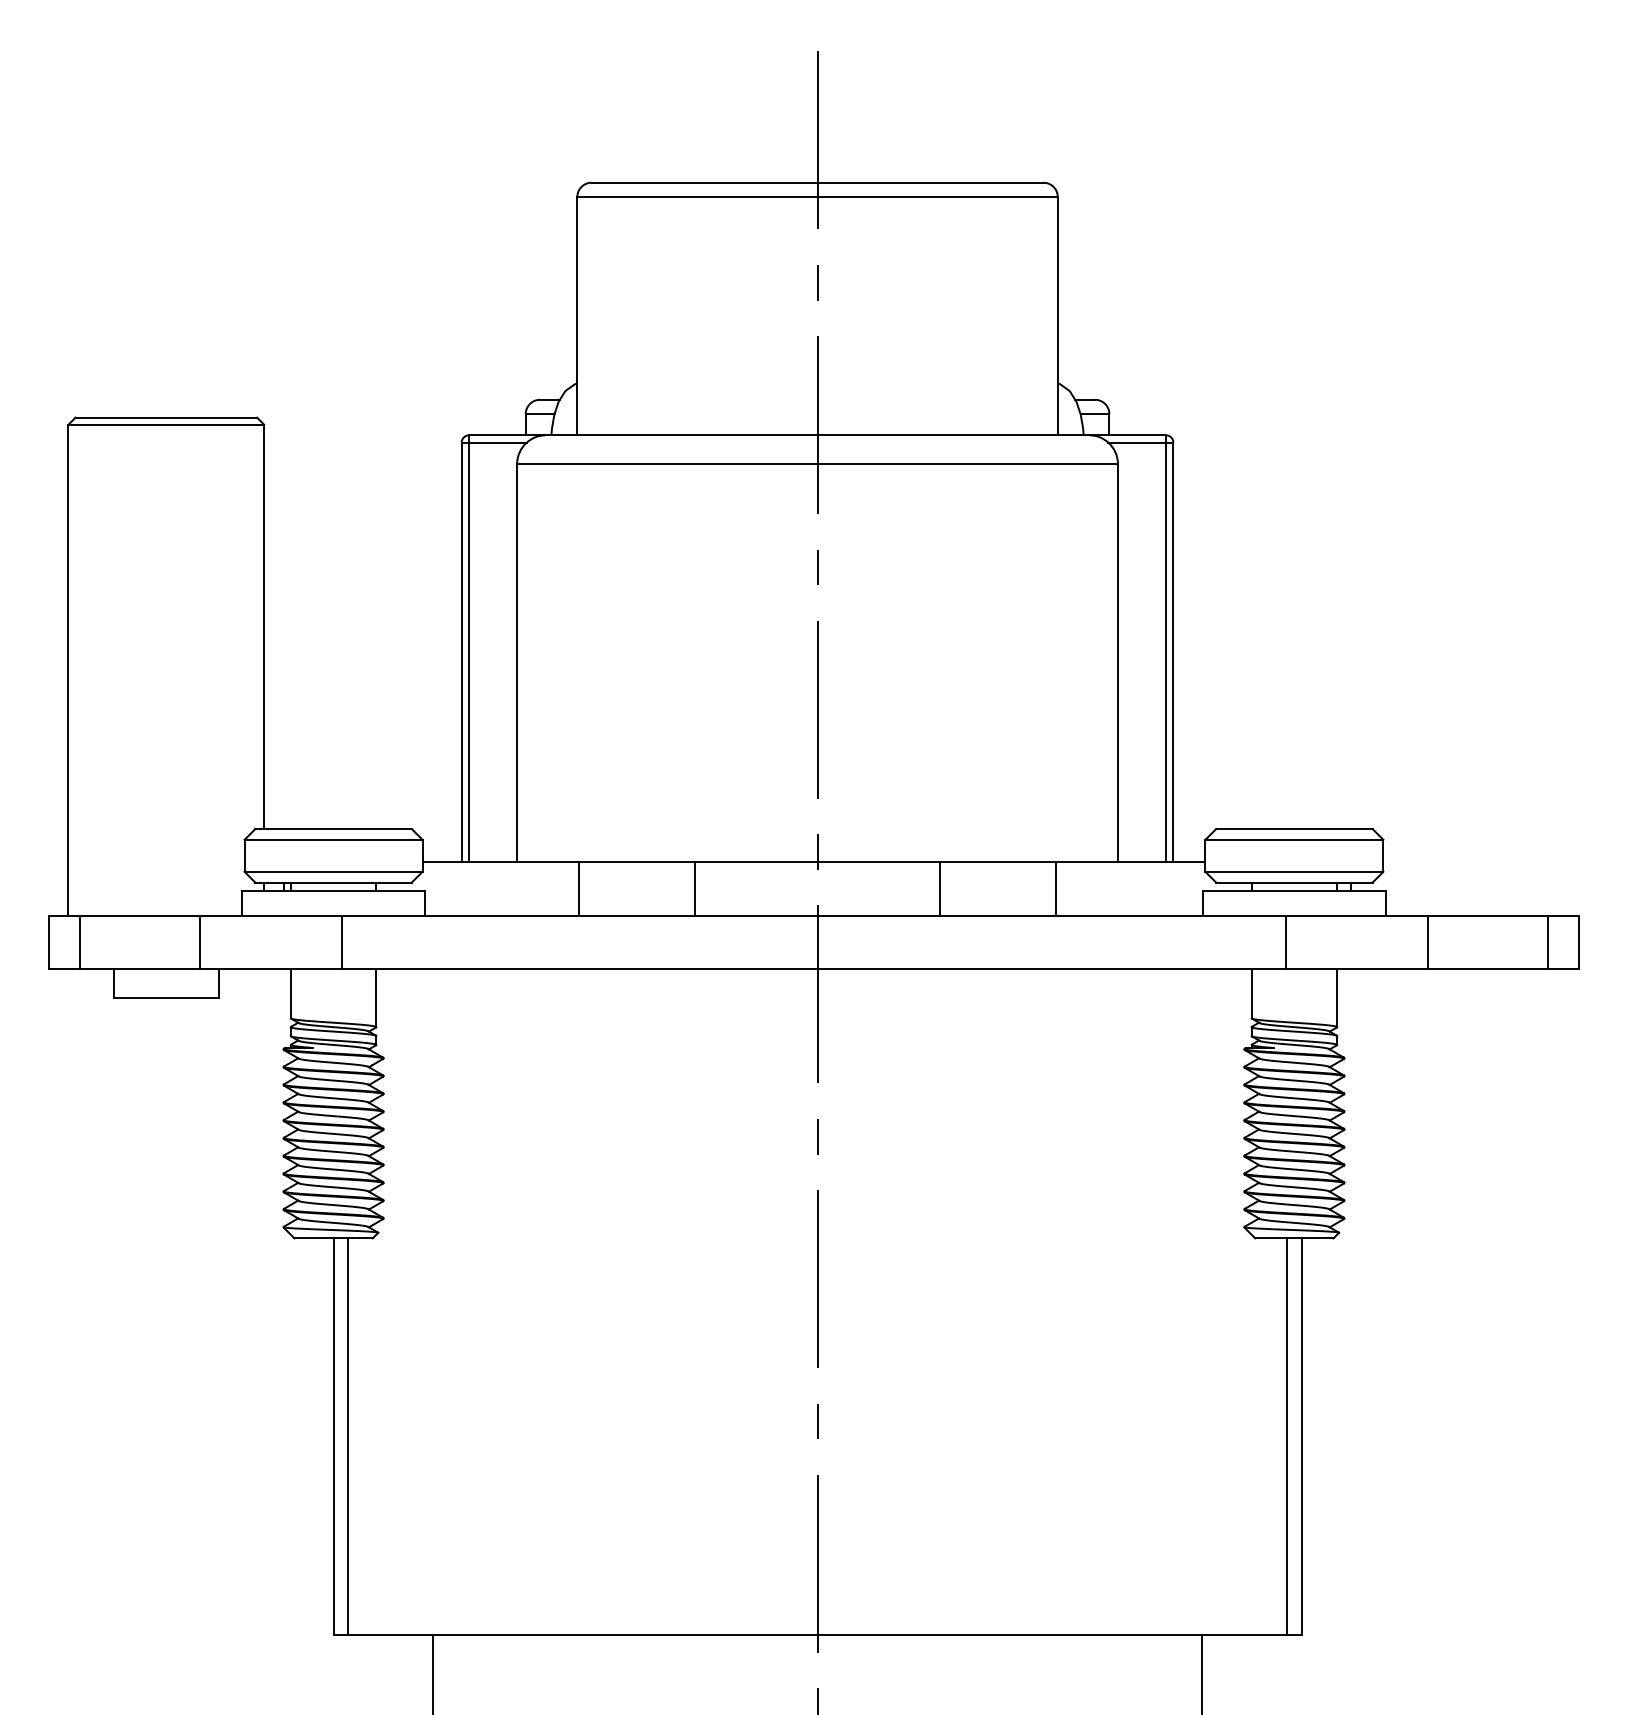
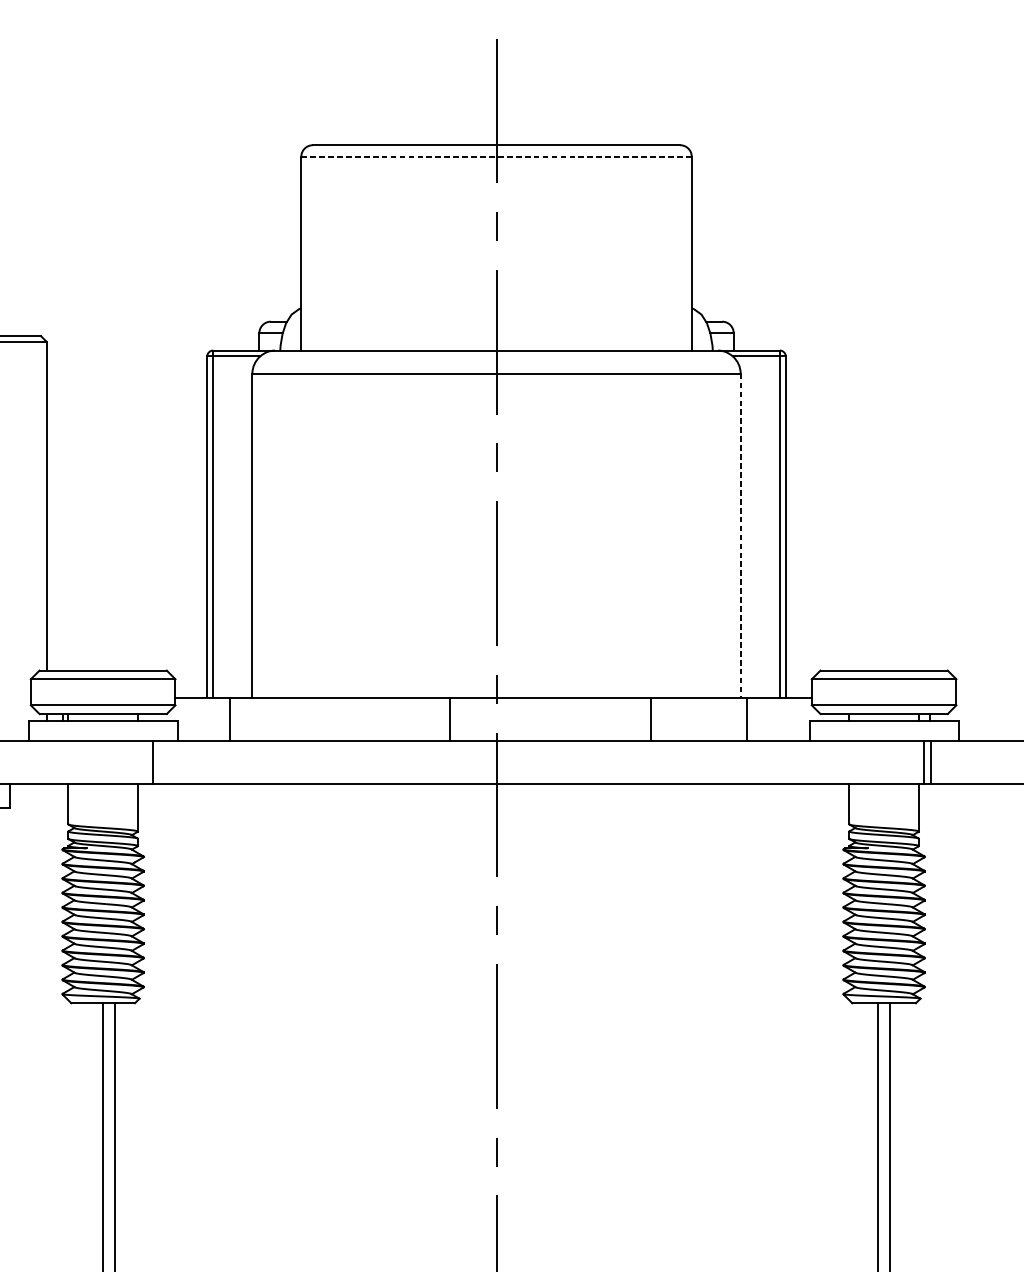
line: (818, 196) -> (497, 156), solid -> dashed
line: (1117, 663) -> (740, 535), solid -> dashed
line: (579, 888) -> (229, 718), moved
line: (694, 888) -> (449, 718), moved
line: (940, 888) -> (650, 718), moved
line: (1055, 888) -> (746, 718), moved
line: (342, 942) -> (152, 762), moved
line: (1285, 942) -> (930, 762), moved
line: (1427, 942) -> (924, 762), moved

